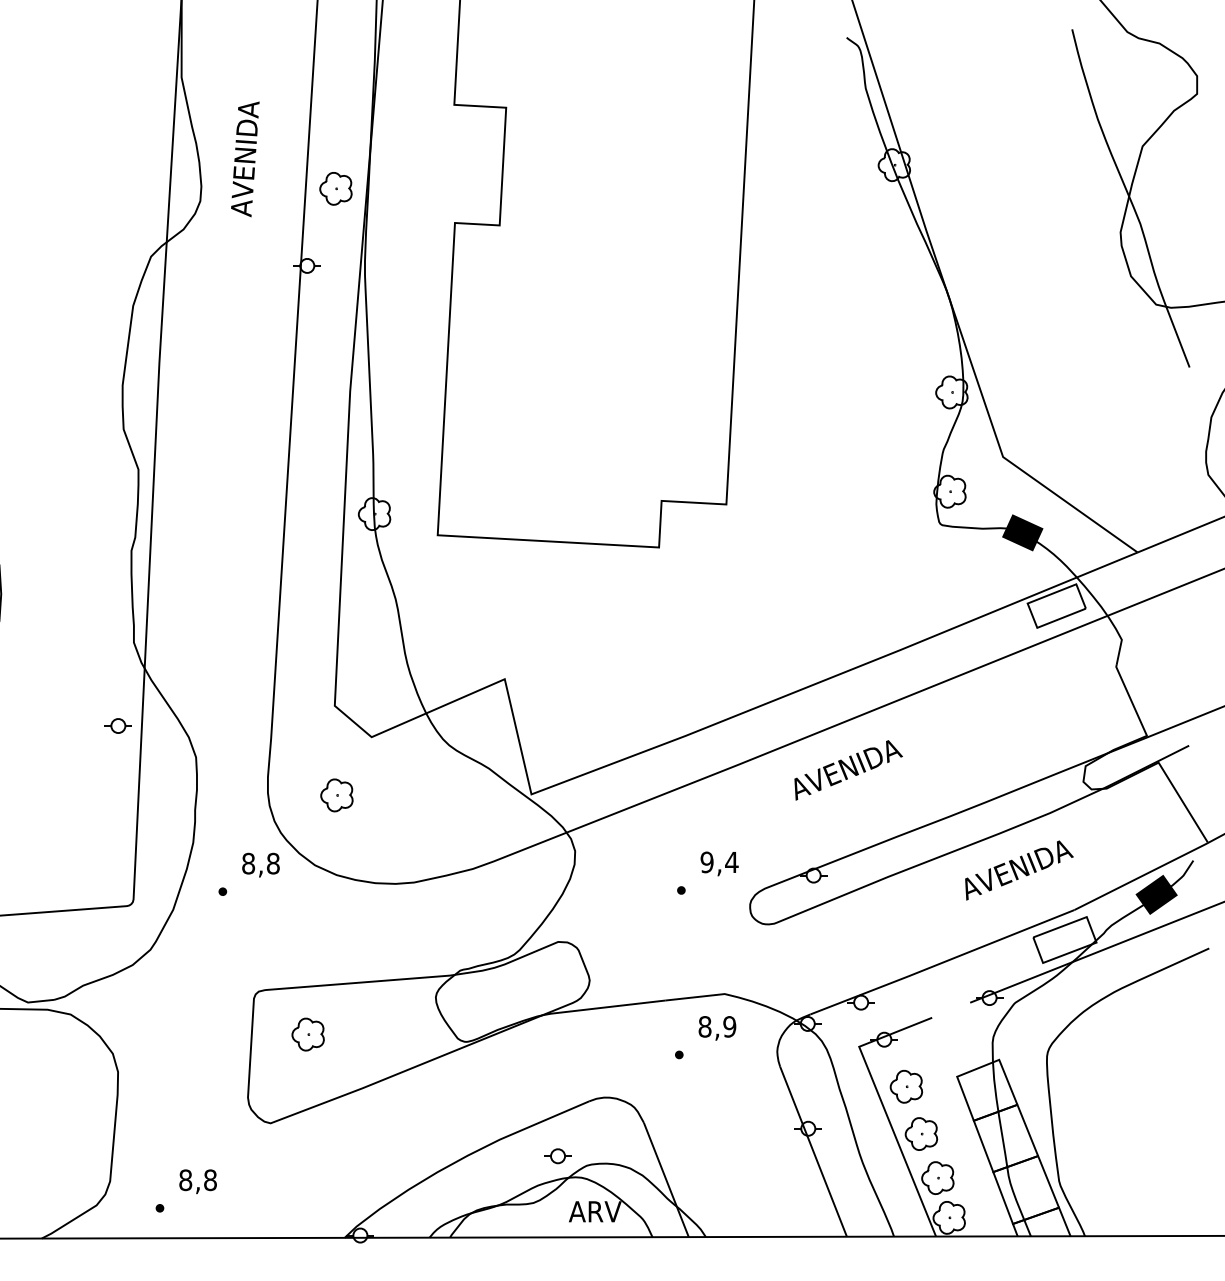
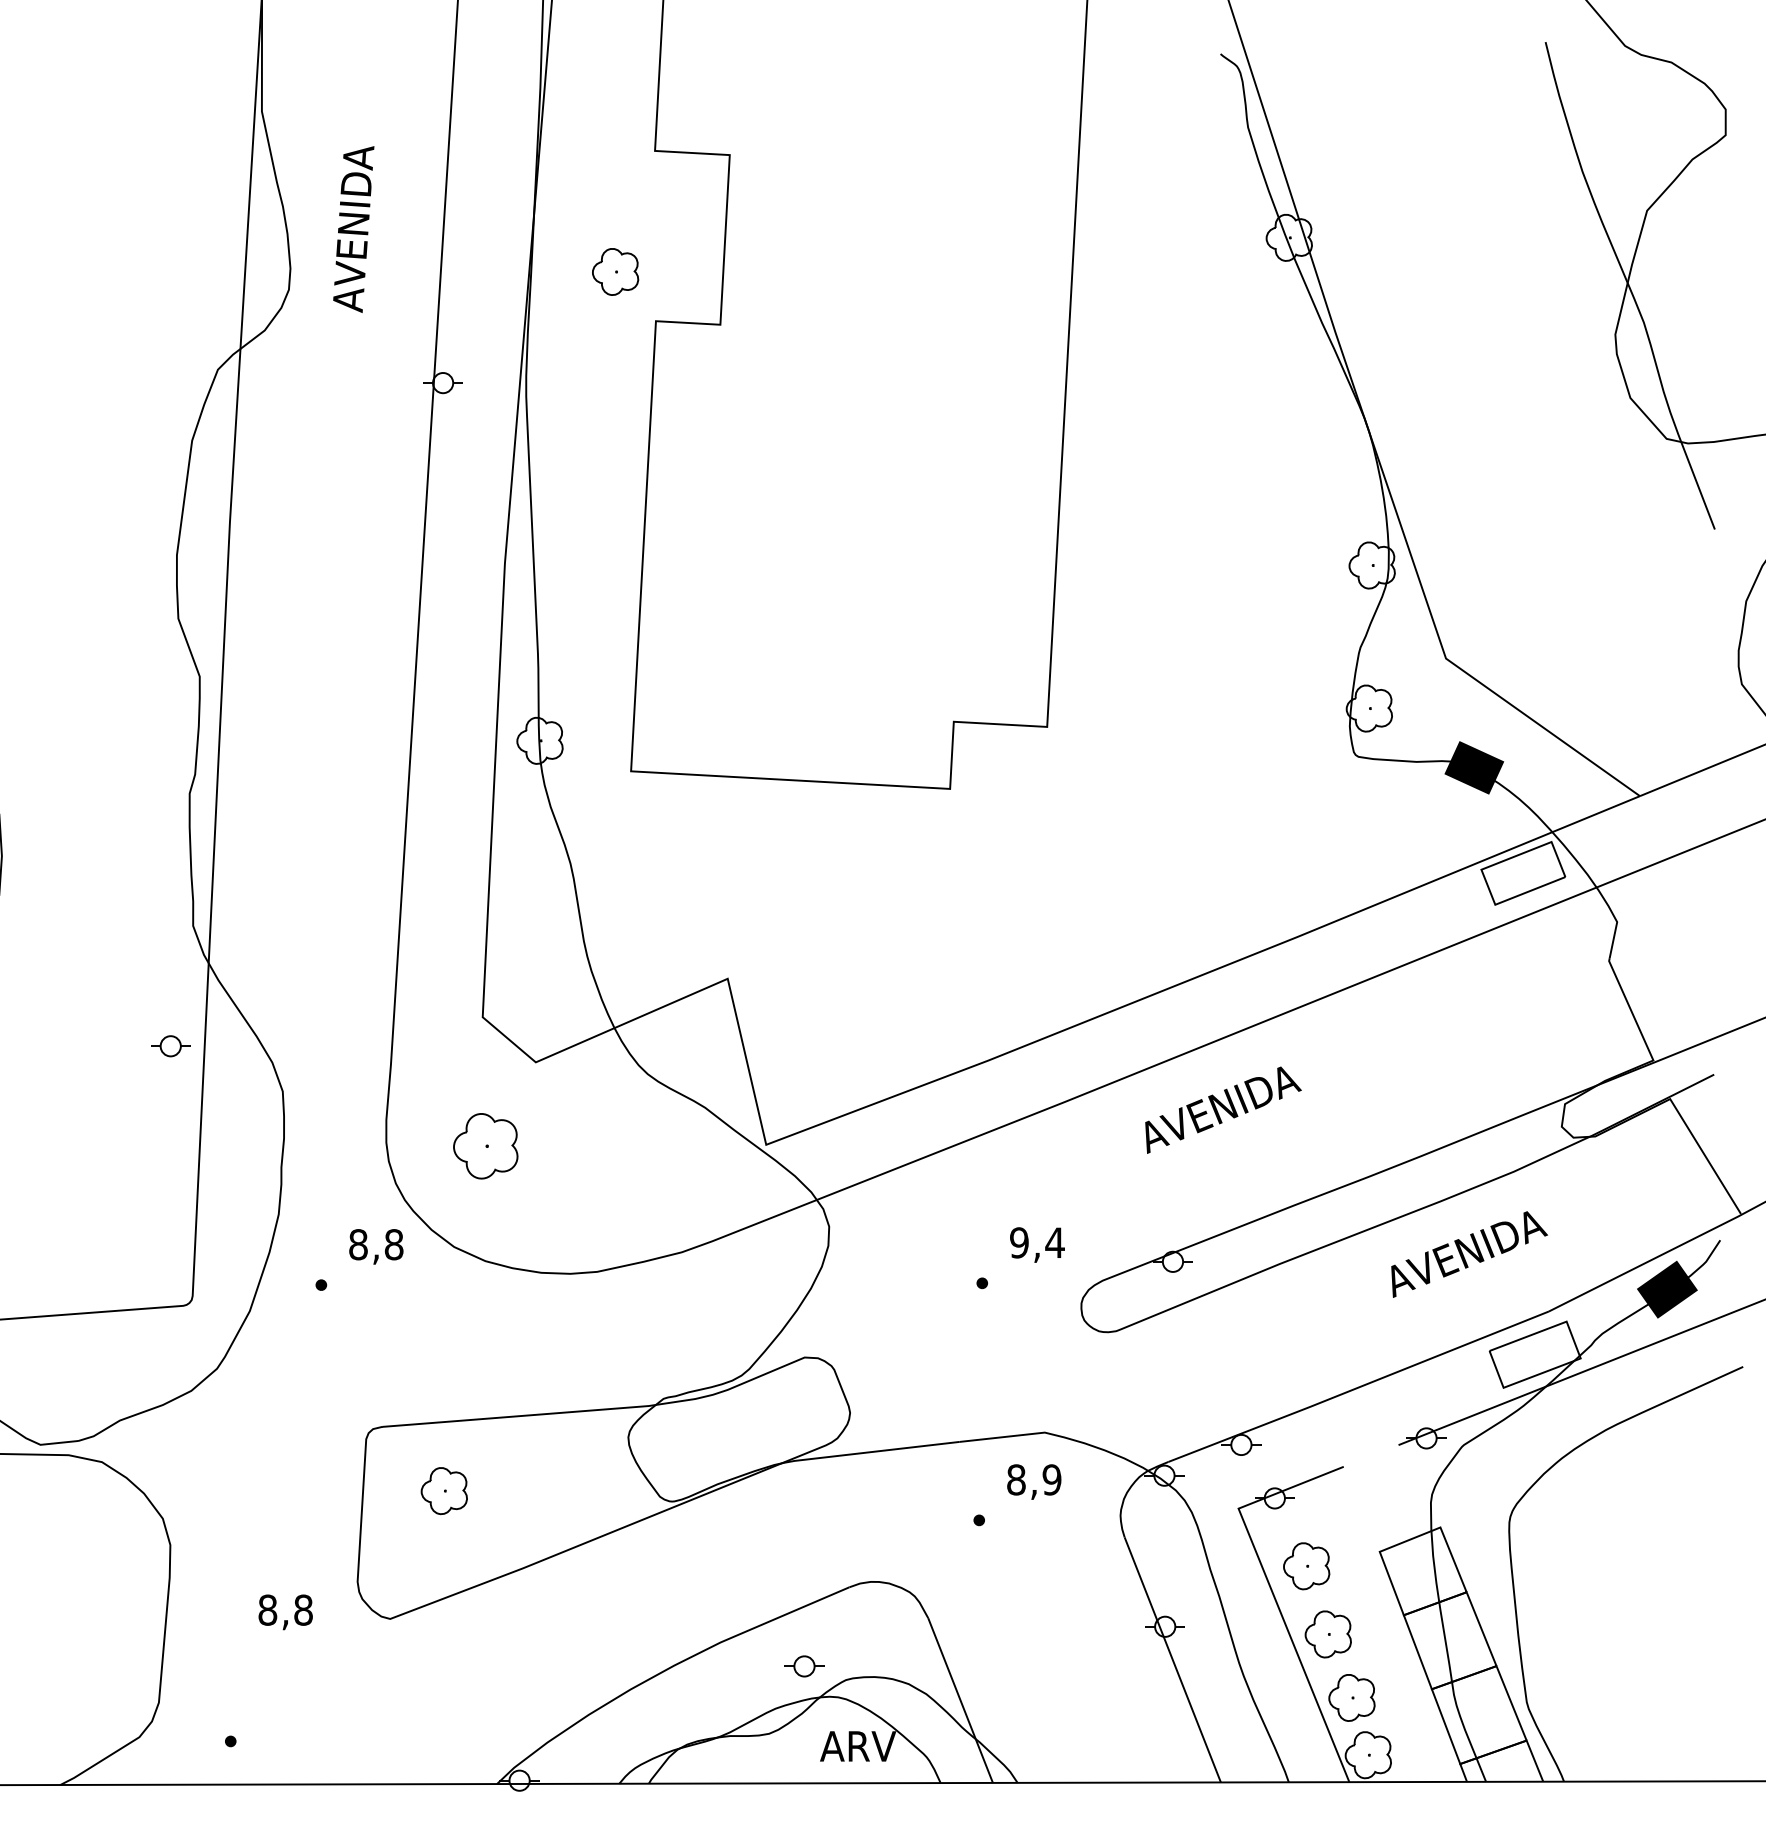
part: (335, 188) -> (614, 271), moved
part: (336, 795) -> (485, 1146), size x1.4
text: (197, 1181) -> (284, 1611), moved

